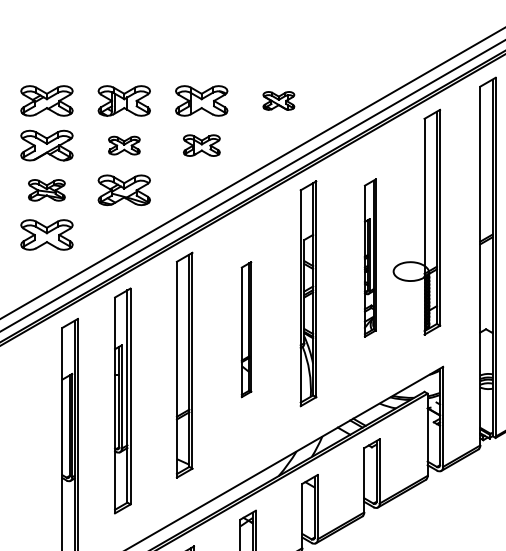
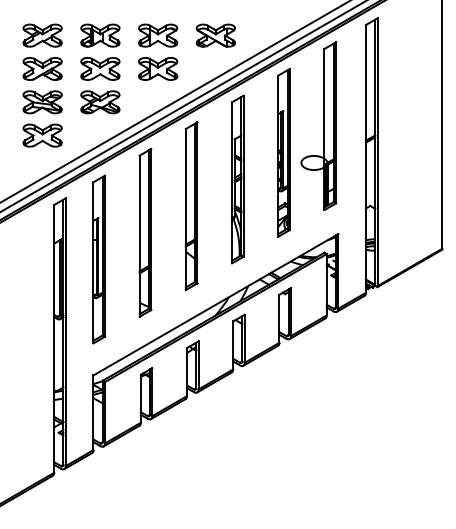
part: (278, 100) -> (215, 35), size x1.67
part: (124, 144) -> (100, 68), size x1.67
part: (202, 144) -> (158, 68), size x1.43
part: (46, 190) -> (42, 102), size x1.43
part: (369, 257) -> (283, 152), size x1.43
part: (246, 329) -> (191, 206), size x1.67

